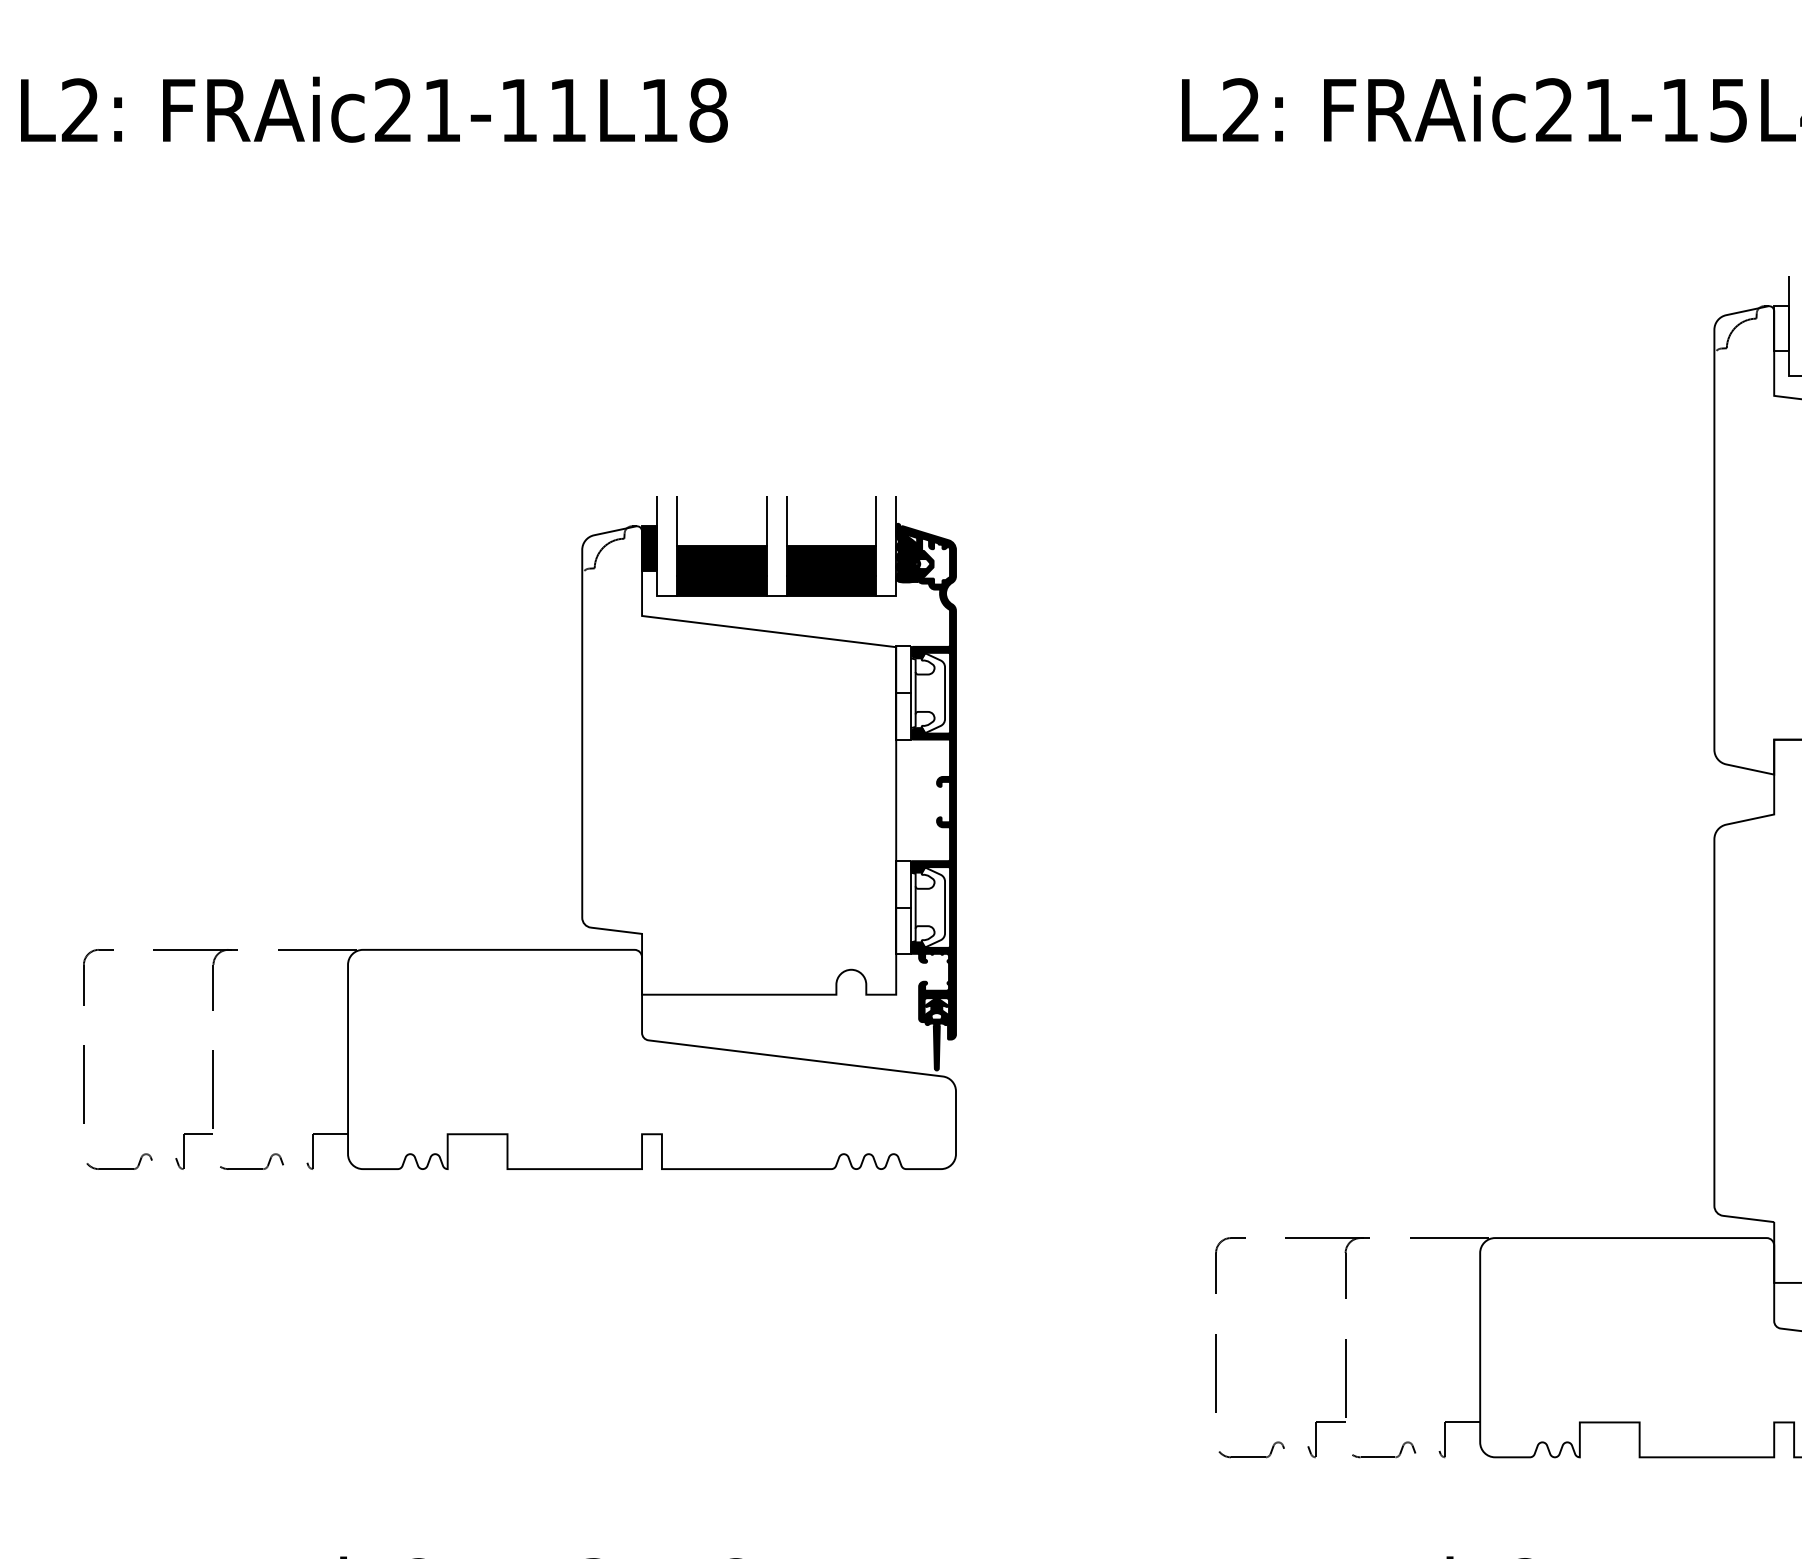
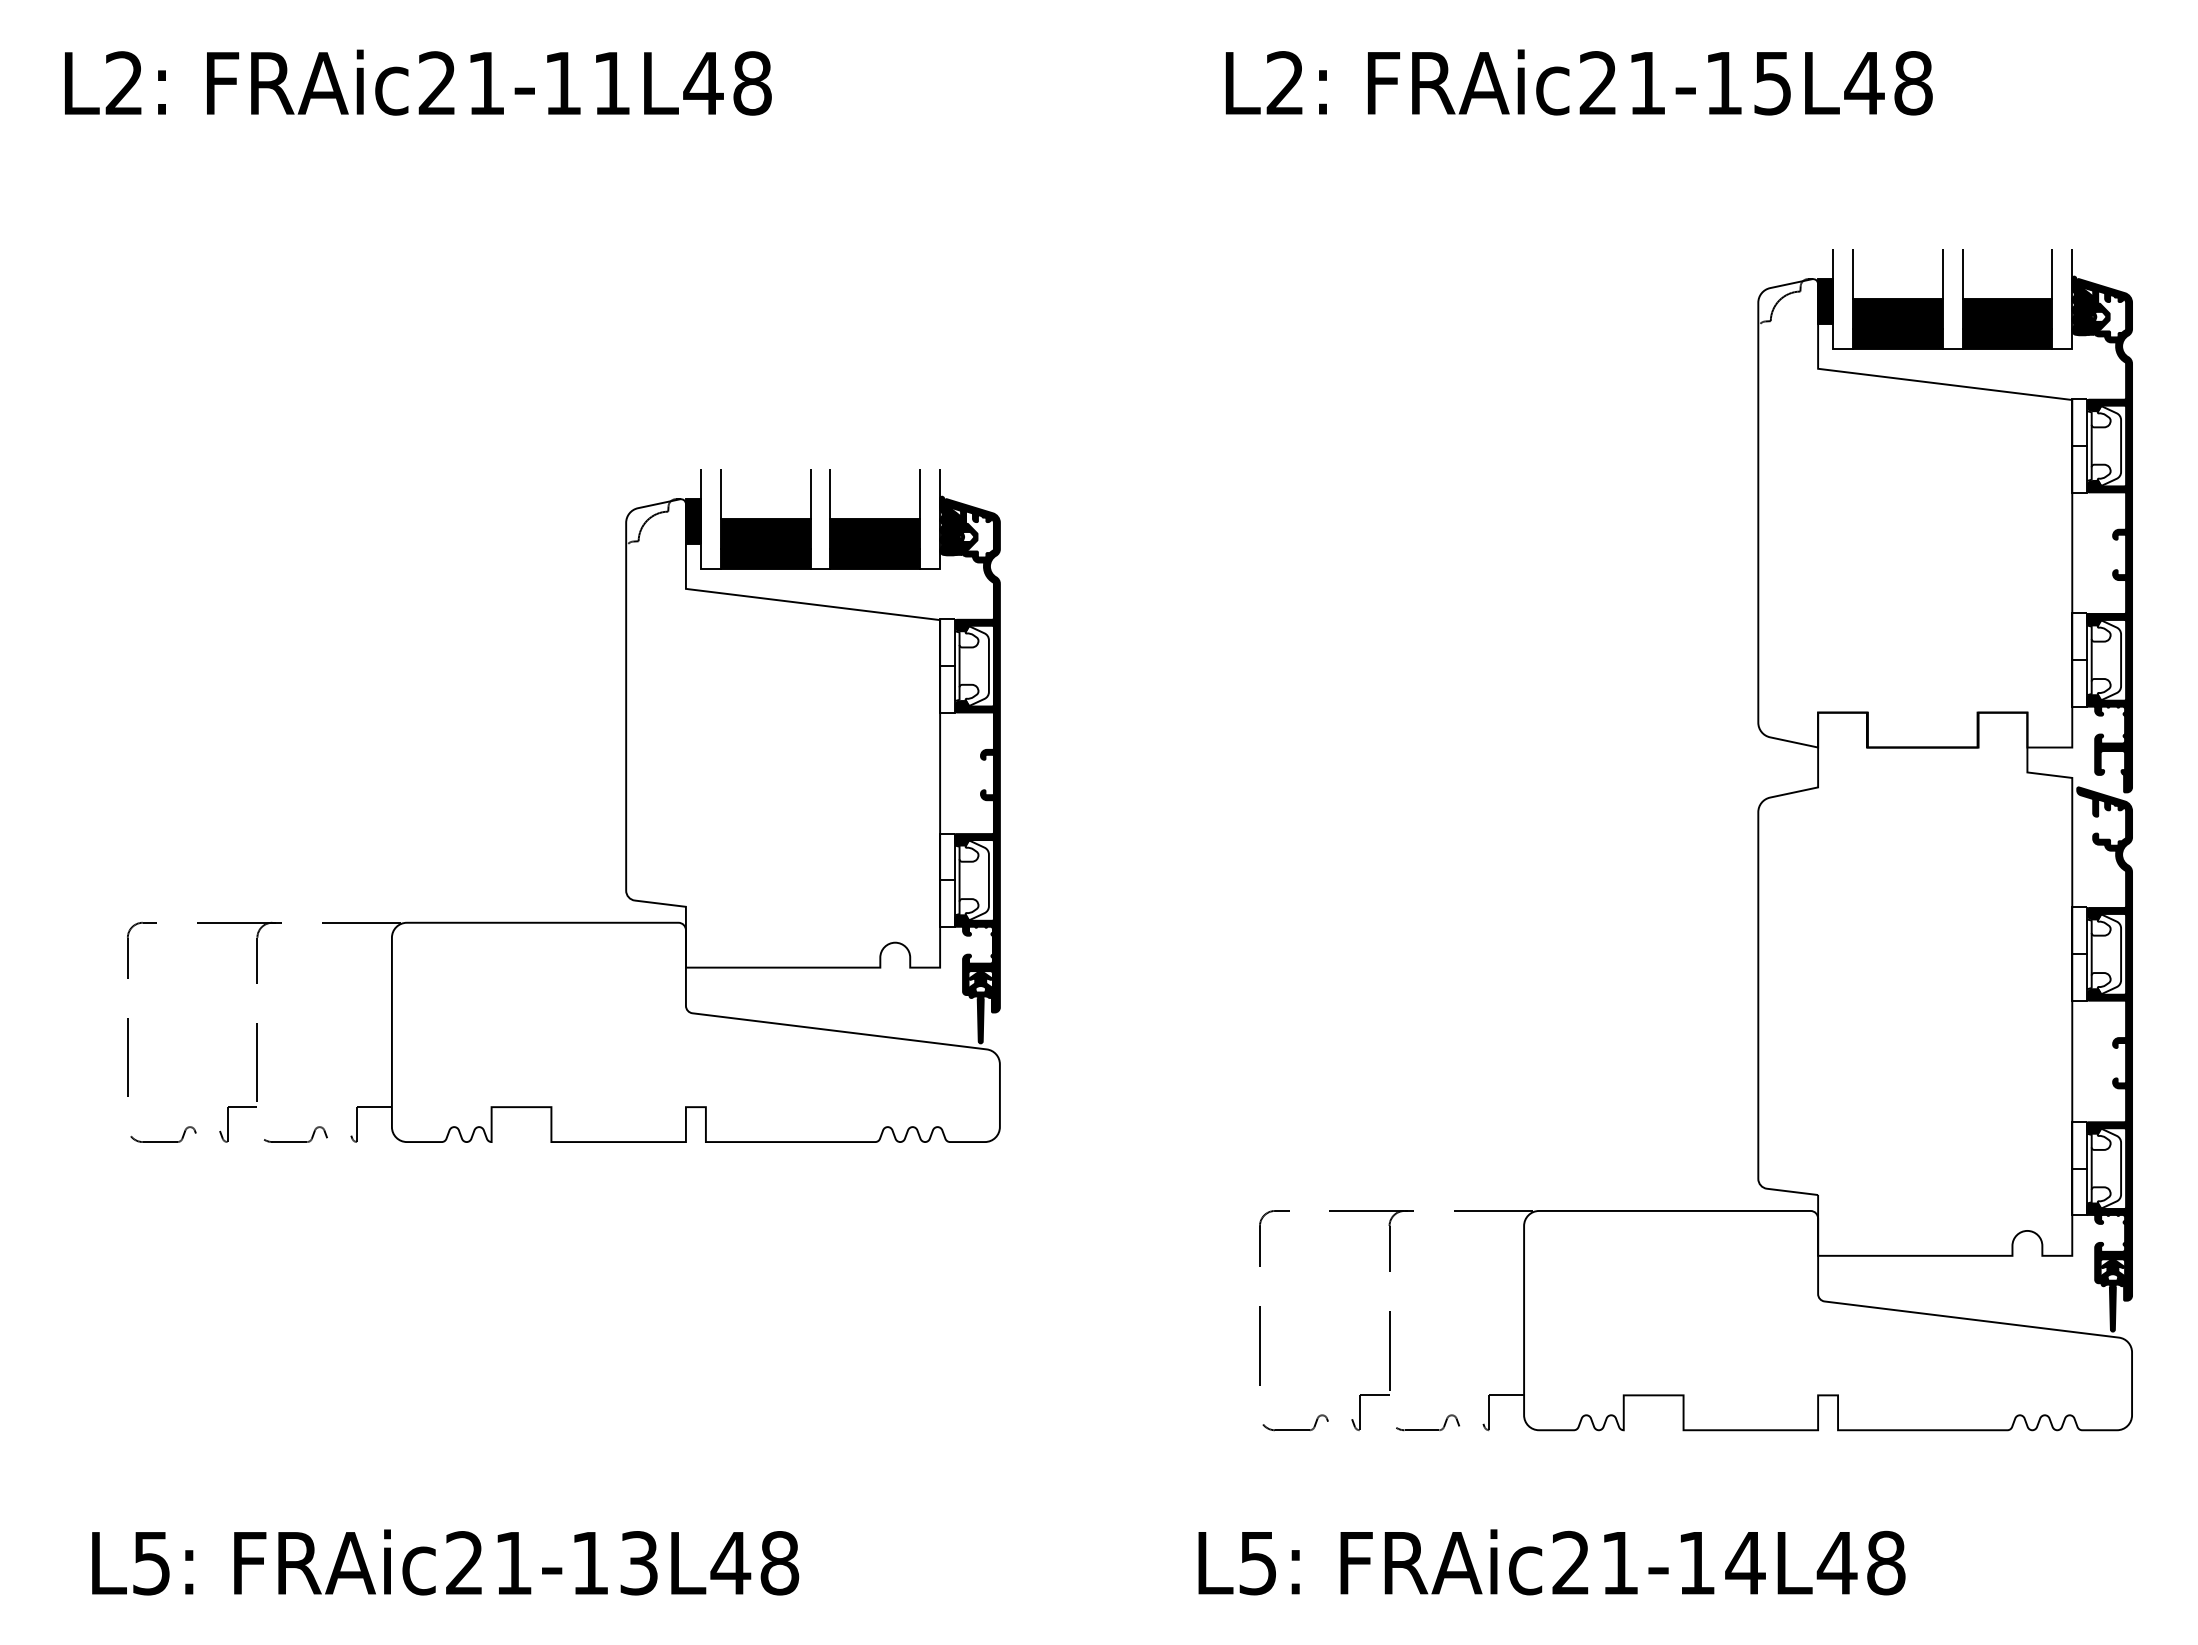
text: (659, 110) -> (703, 83), FRAic21-11L18 -> FRAic21-11L48
fill: (1781, 328) -> (1825, 301), added

